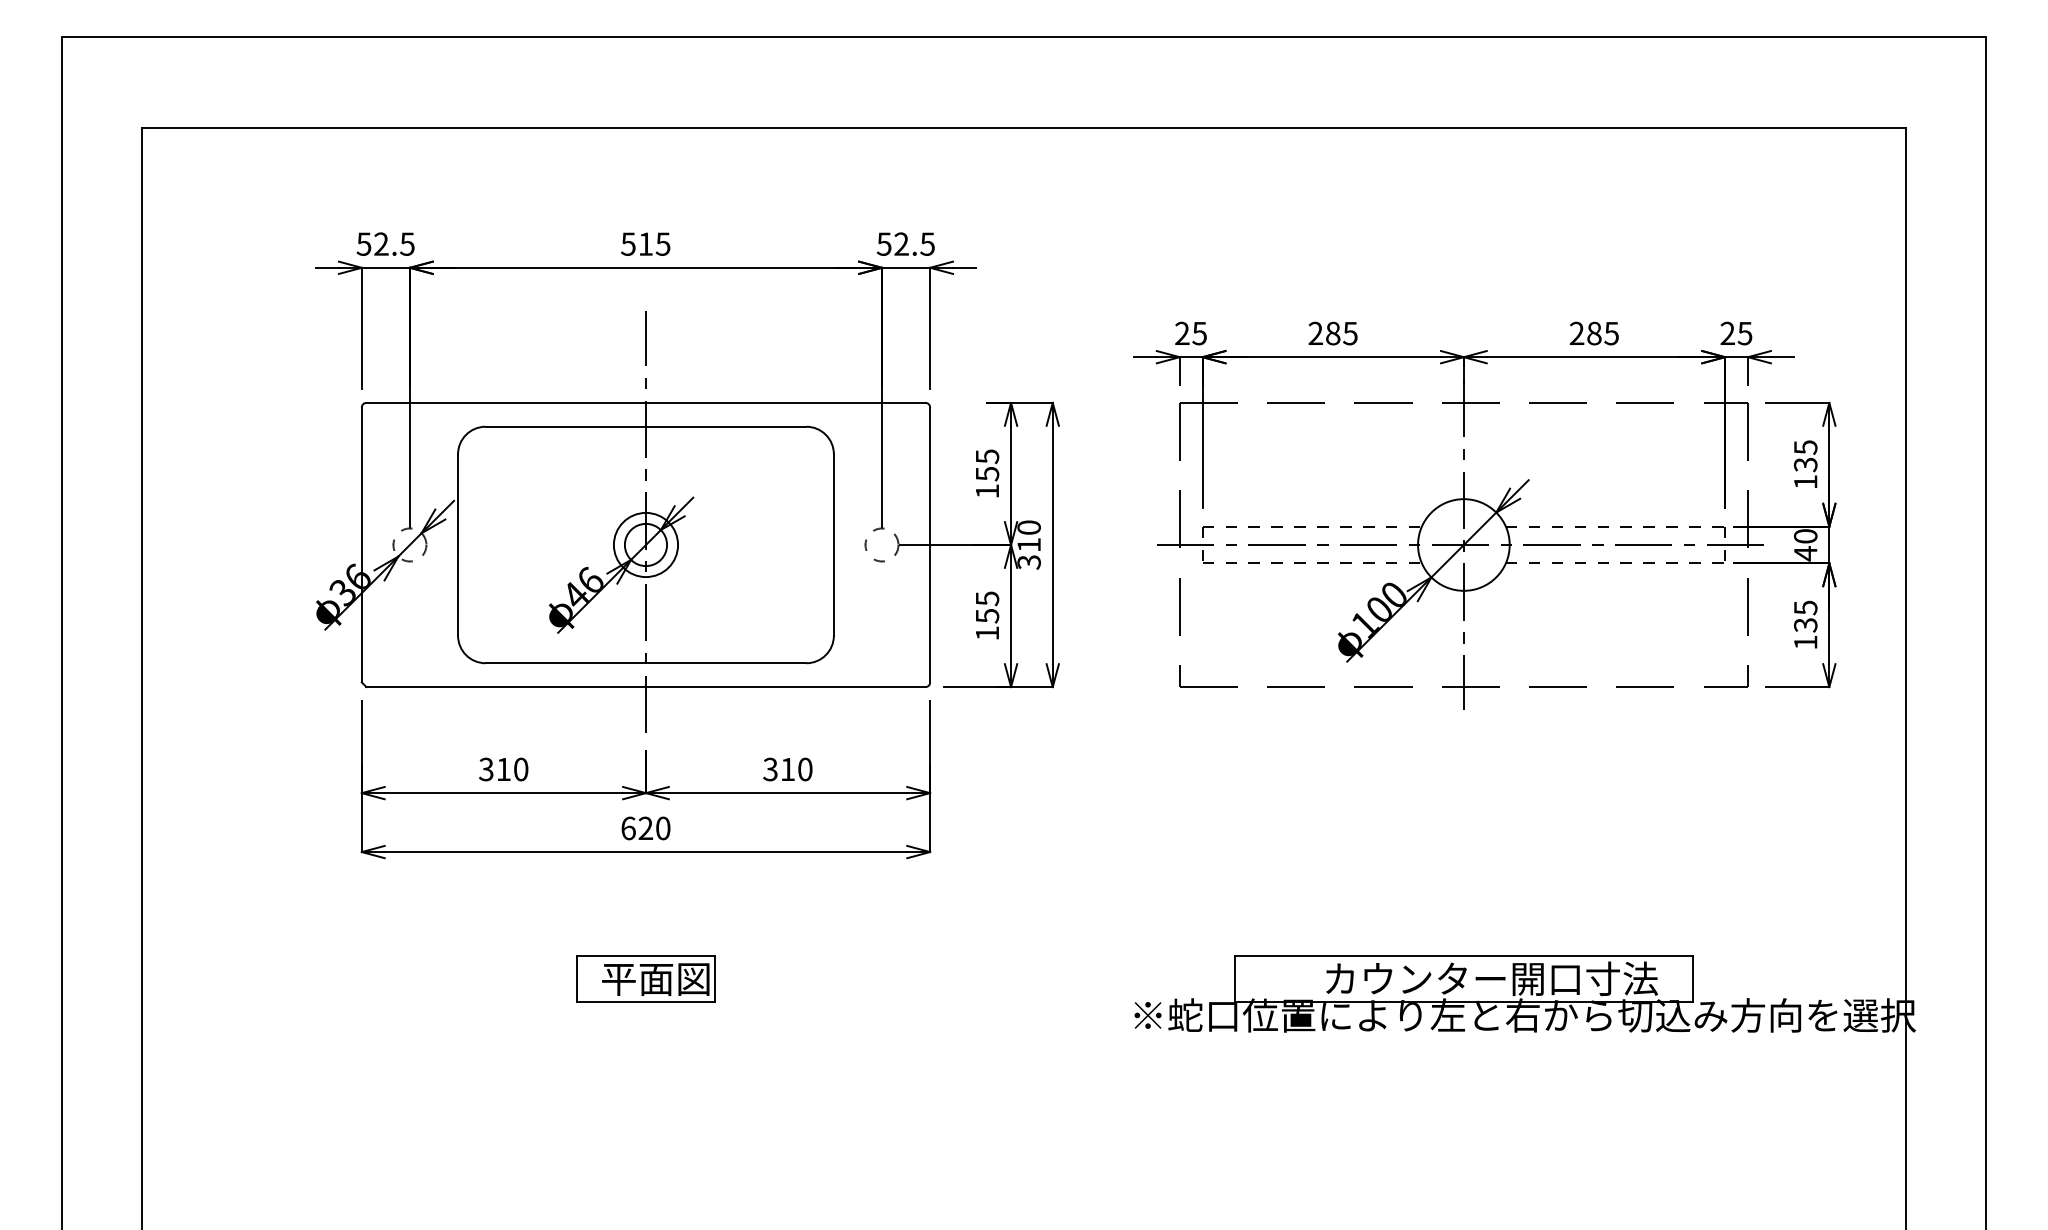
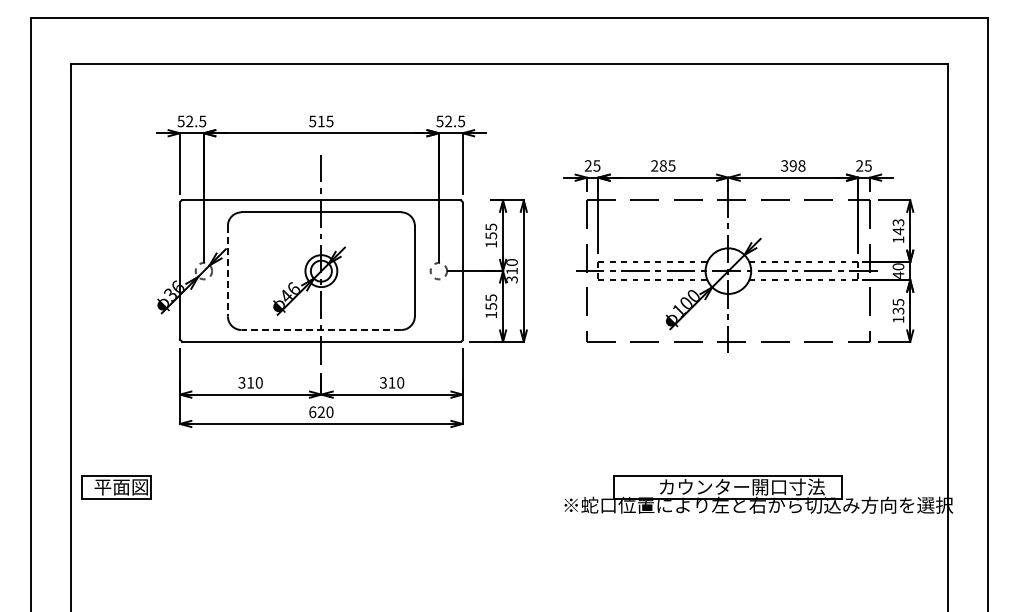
text: (1594, 332) -> (793, 165), 285 -> 398
text: (1805, 457) -> (898, 227), 135 -> 143
line: (457, 545) -> (227, 271), solid -> dashed
line: (646, 664) -> (321, 330), solid -> dashed
part: (646, 979) -> (116, 487), moved

